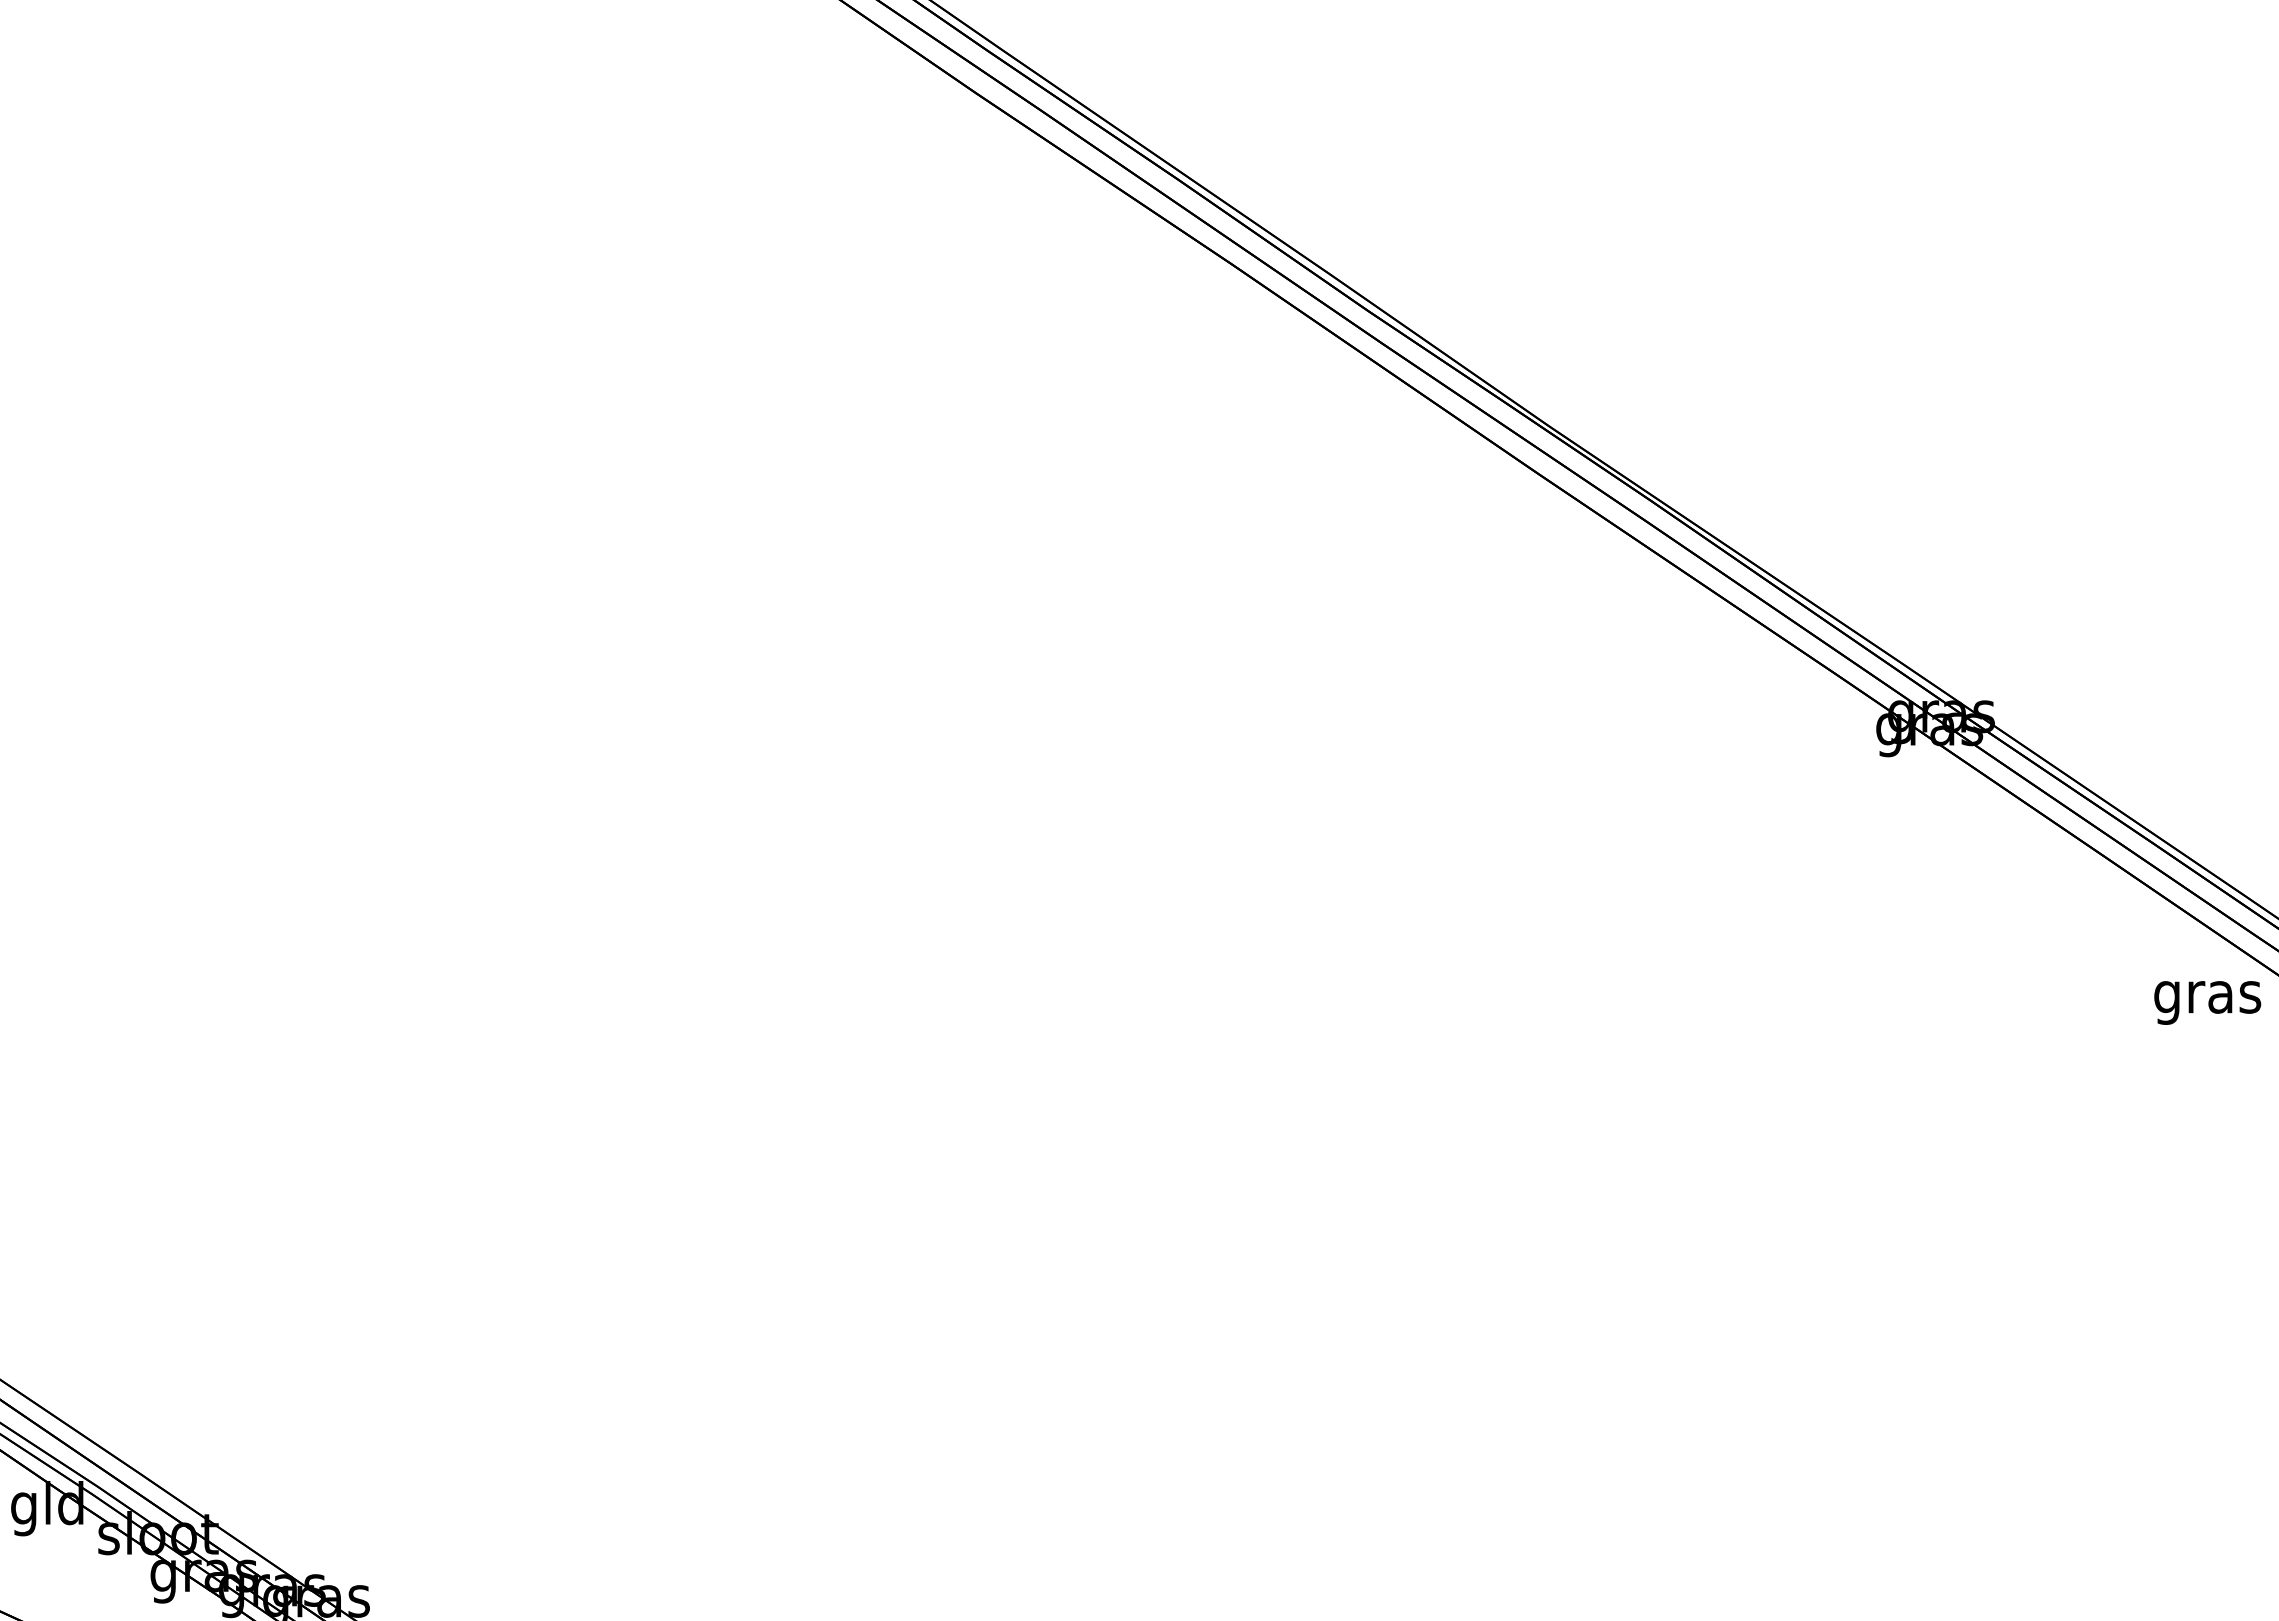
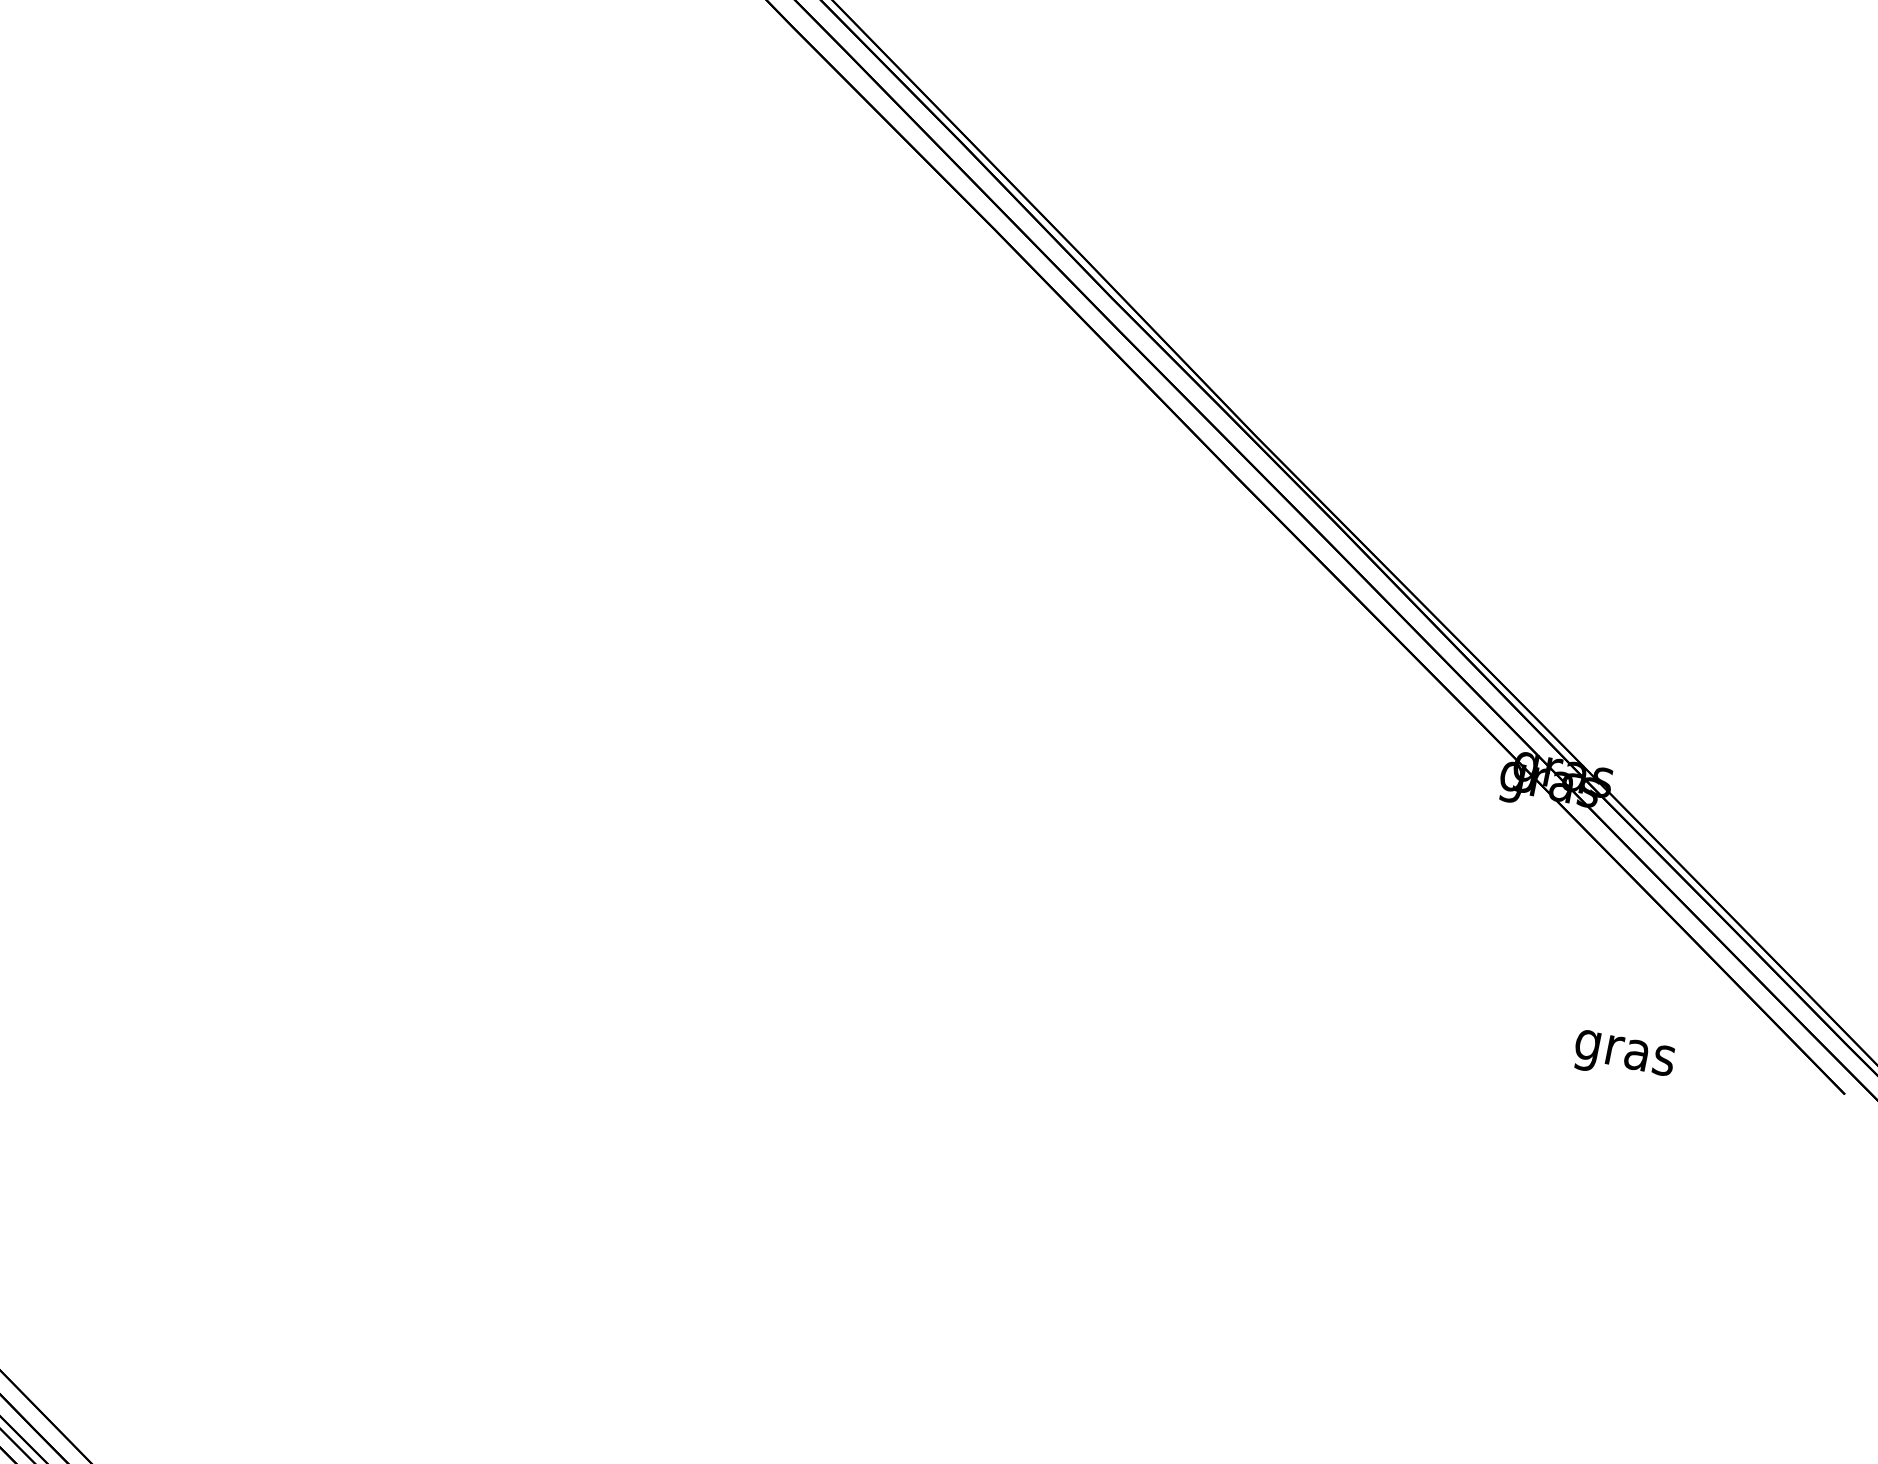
text: (2207, 1002) -> (1623, 1057), moved

